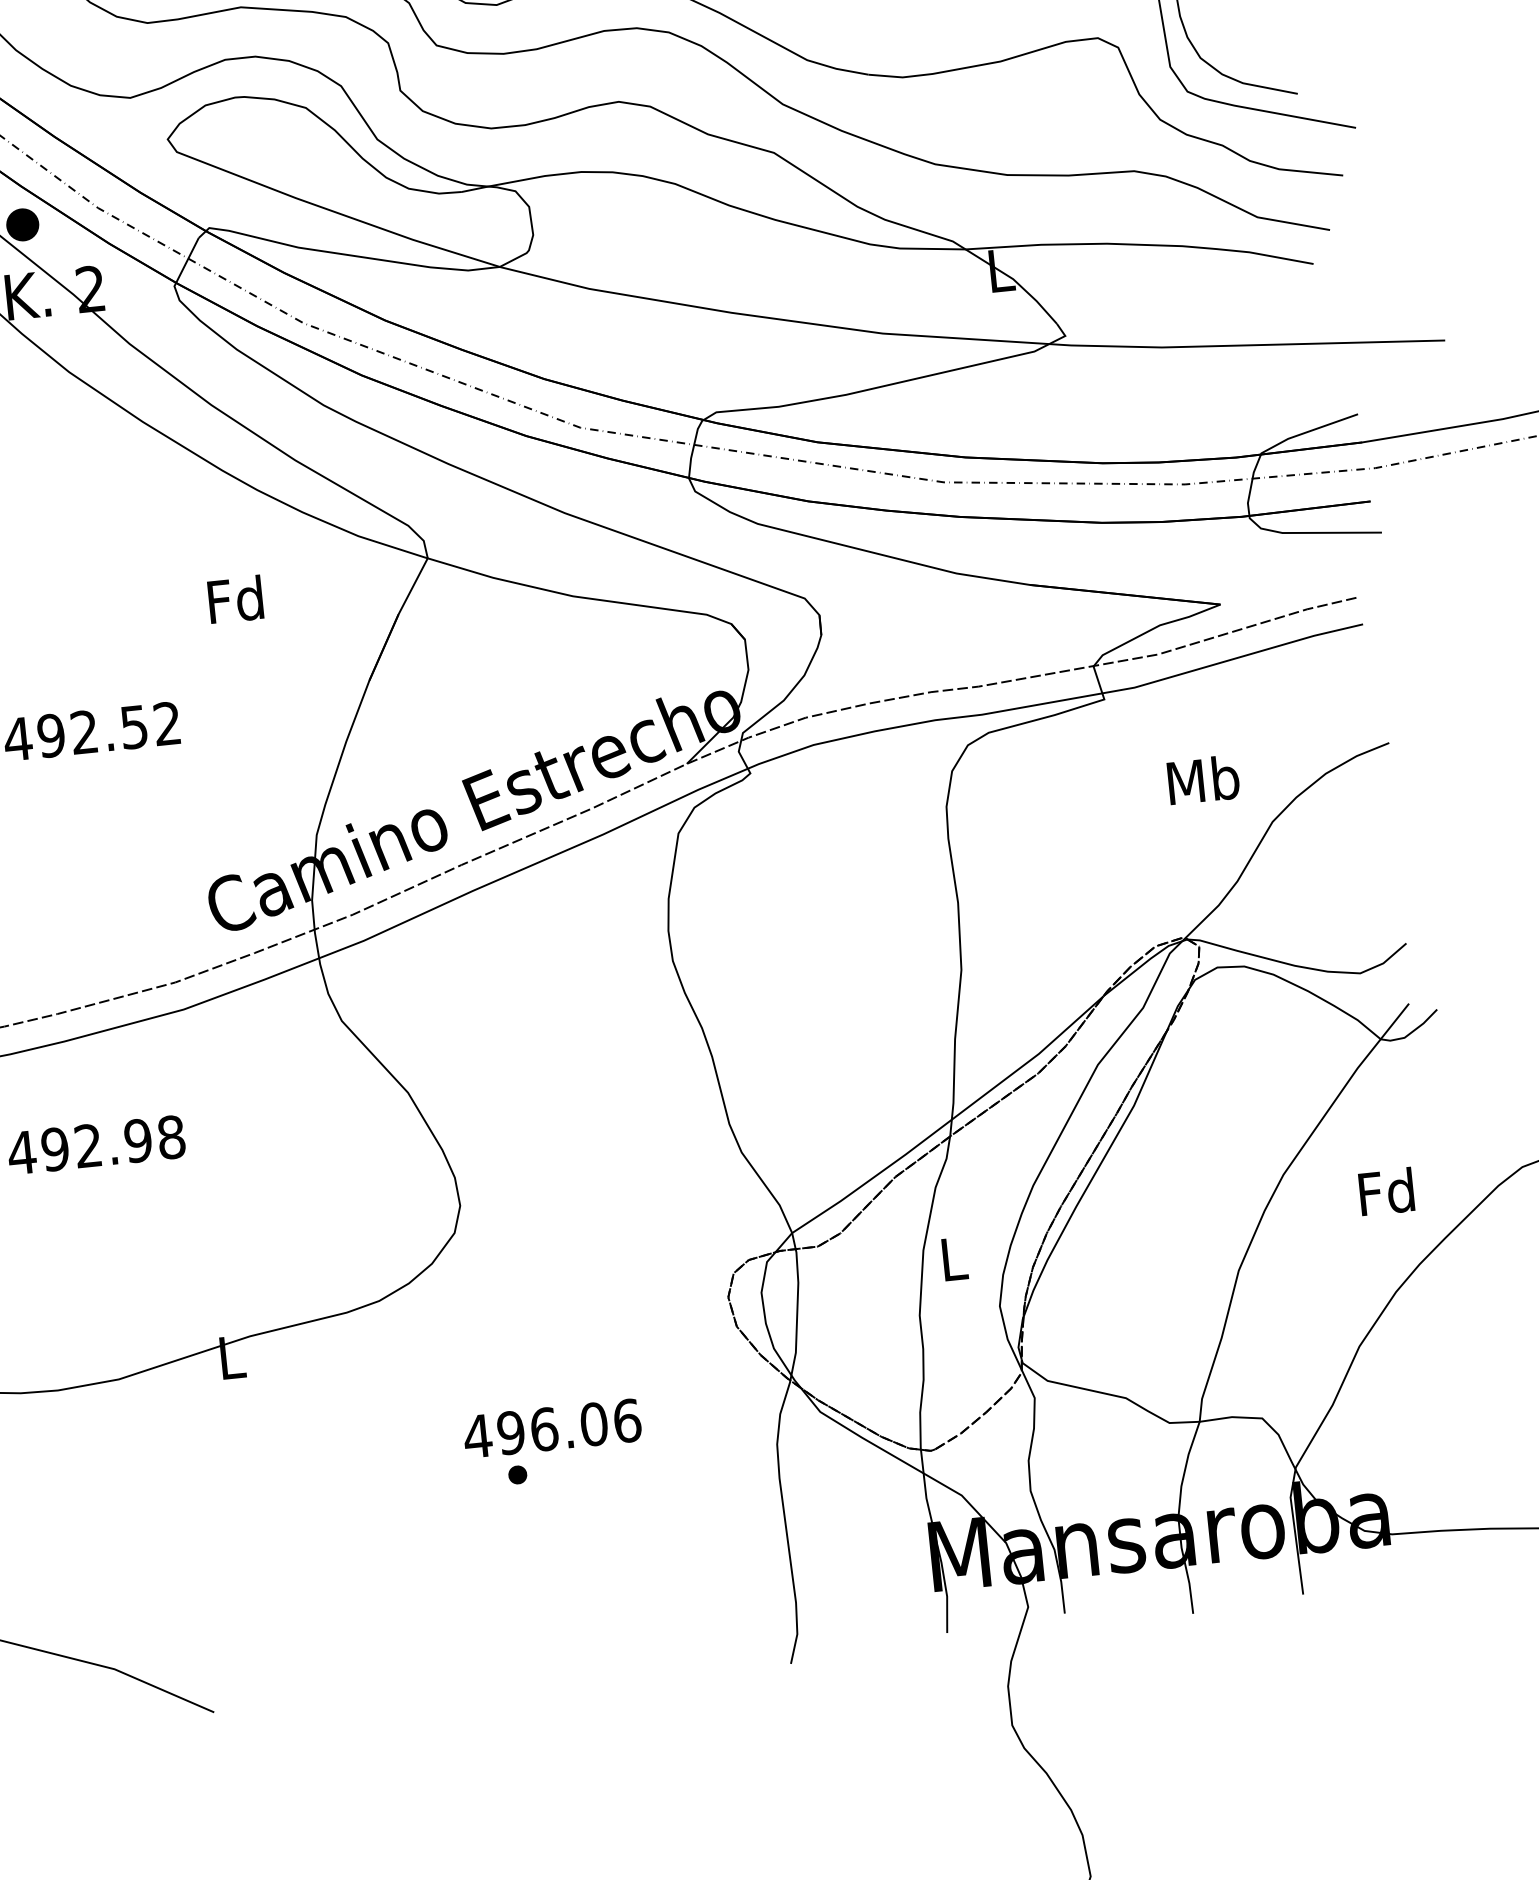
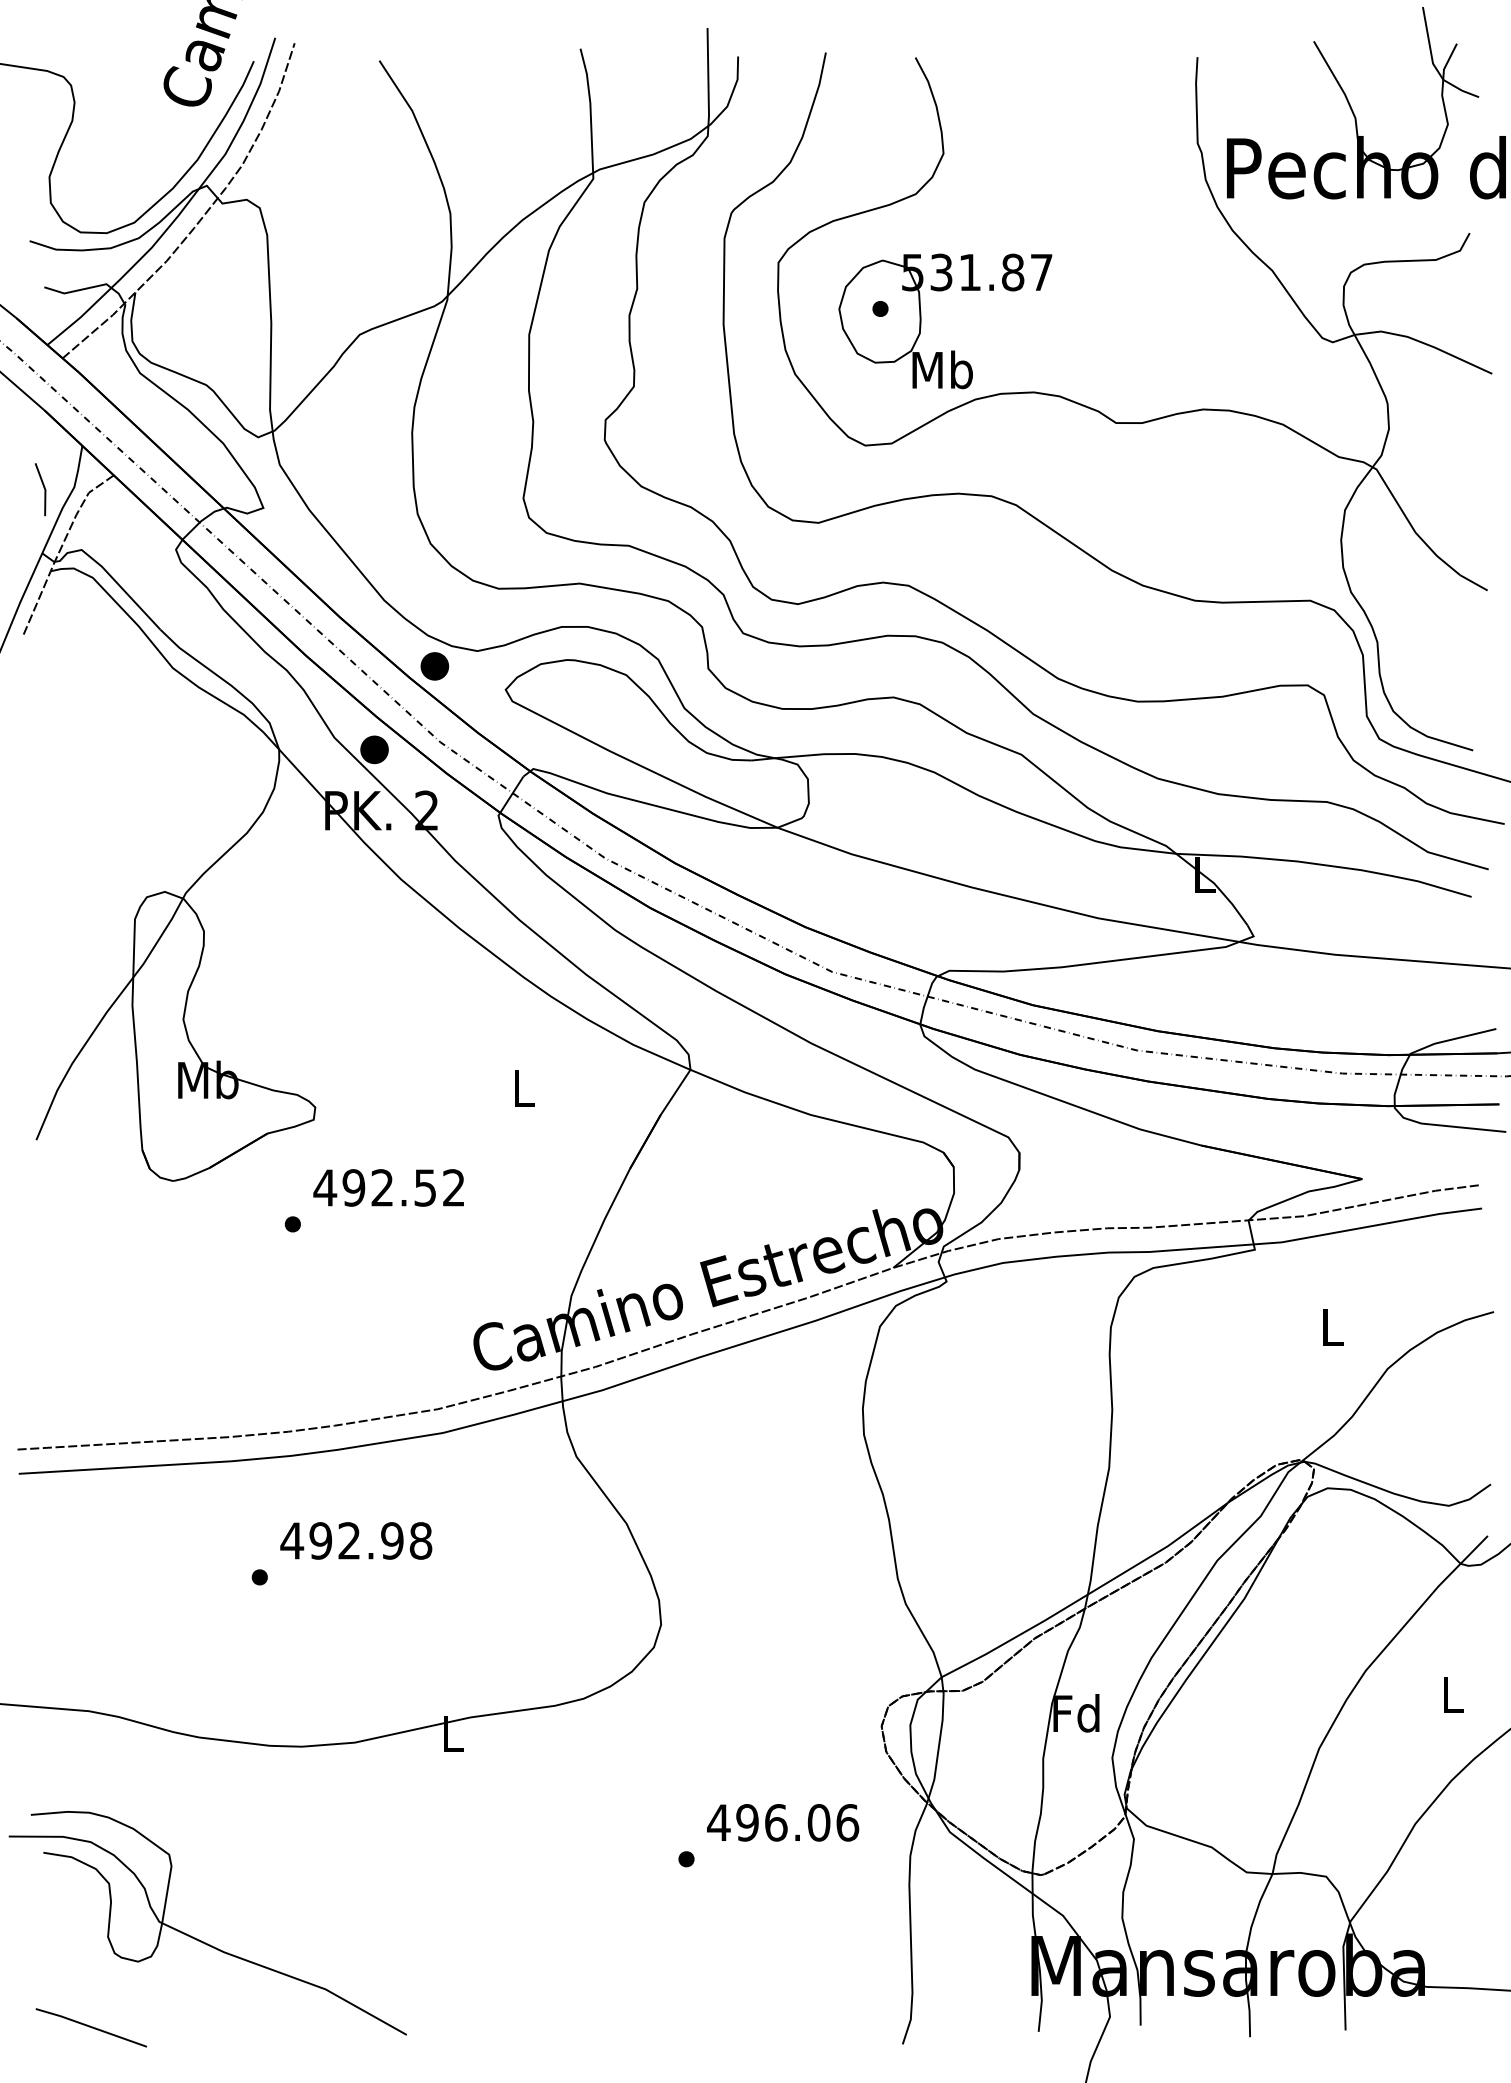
part: (82, 120) -> (434, 666), added
text: (234, 598) -> (522, 1087), Fd -> L
text: (1203, 779) -> (1332, 1326), Mb -> L
text: (1386, 1191) -> (1452, 1694), Fd -> L
text: (952, 1259) -> (1076, 1713), L -> Fd
text: (552, 1428) -> (783, 1822), moved

